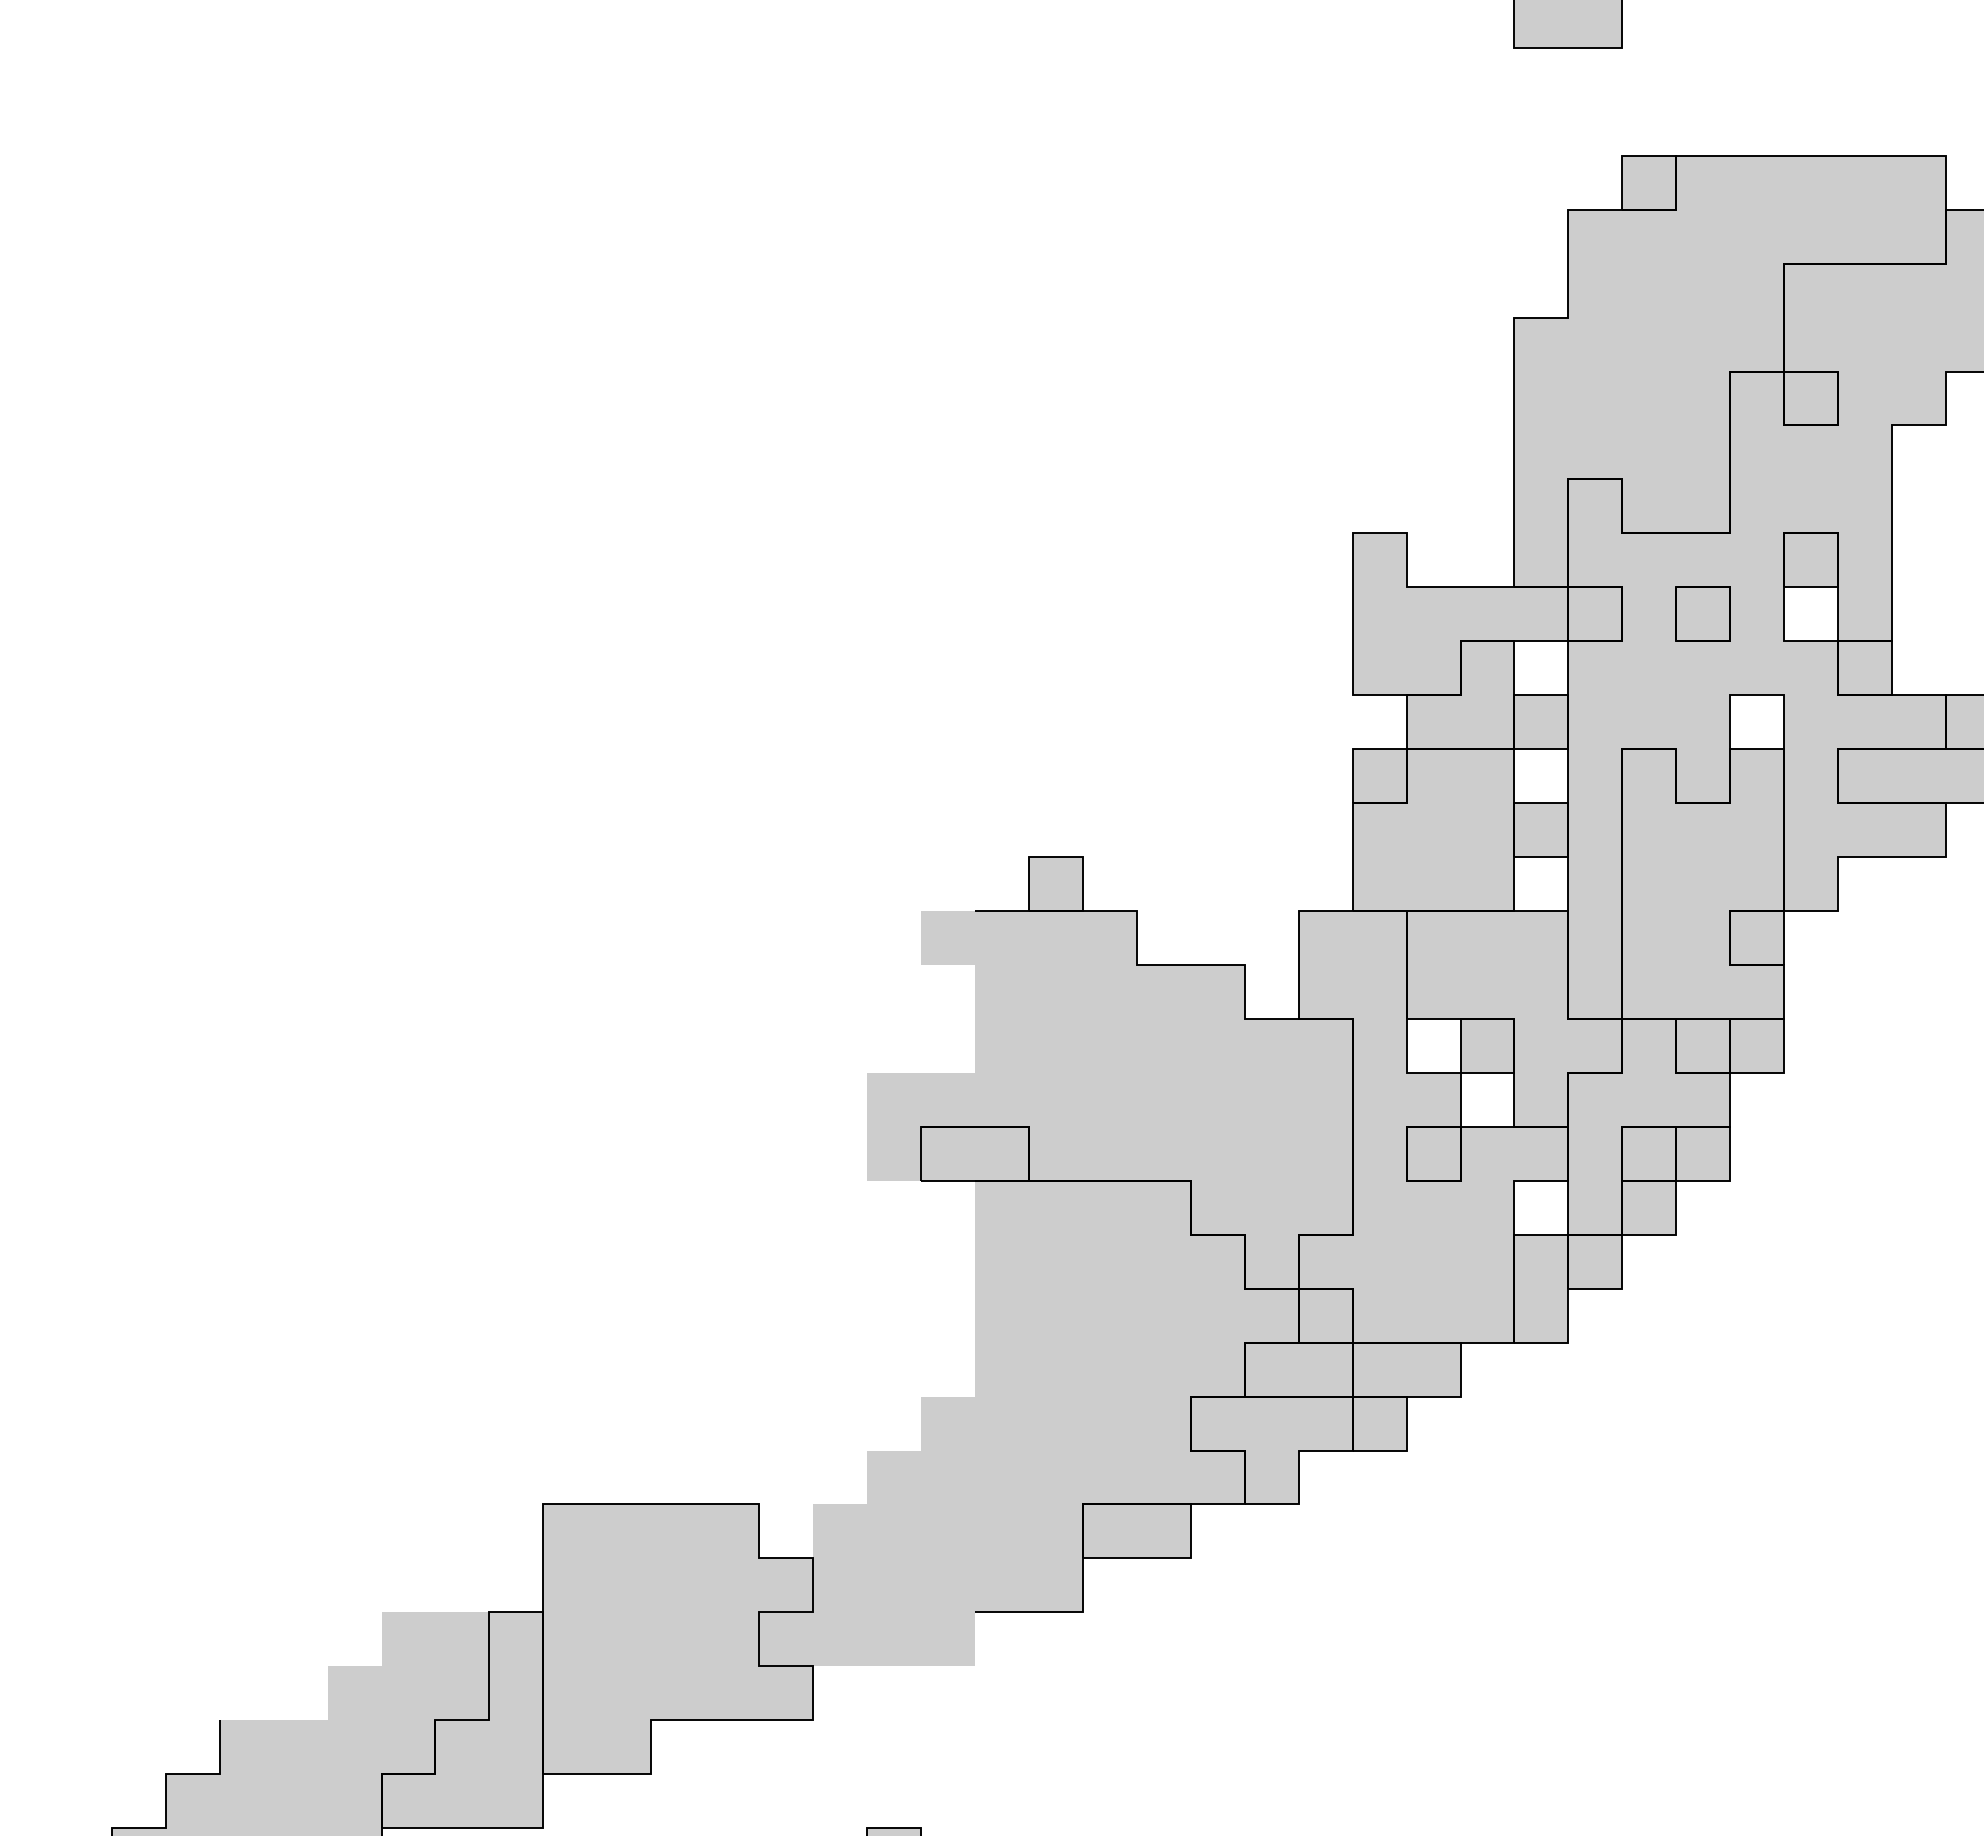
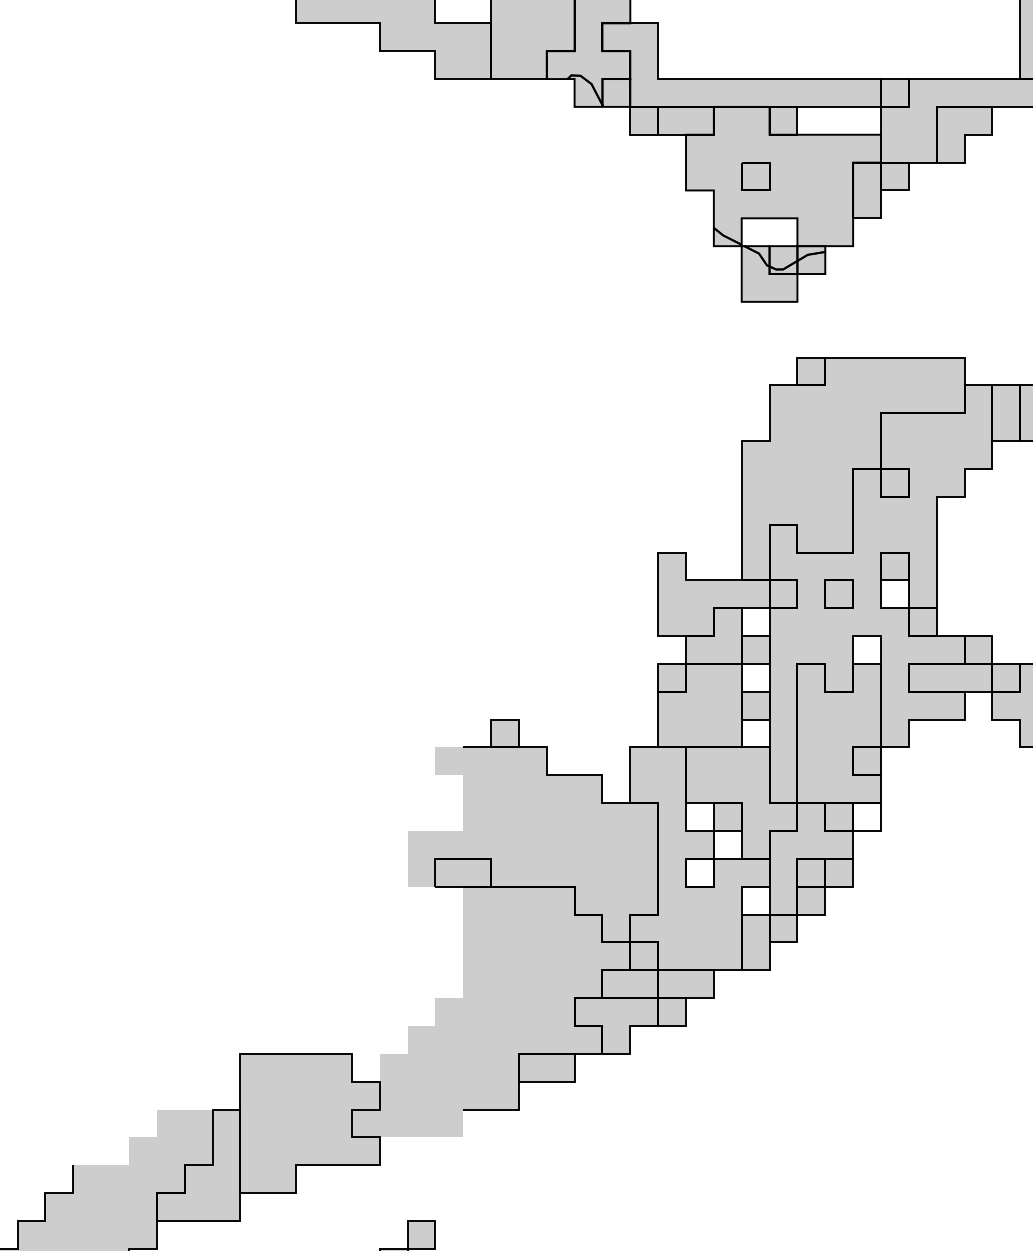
fill: (1756, 1046) -> (866, 817), removed
fill: (1432, 1153) -> (699, 872), removed

